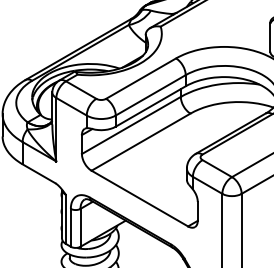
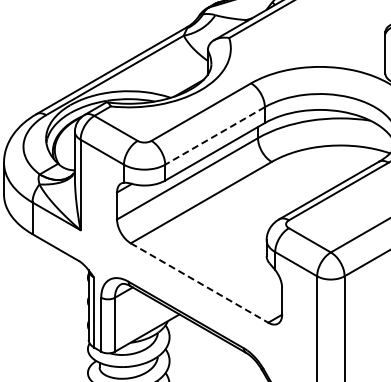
line: (151, 95) -> (215, 135), solid -> dashed
line: (140, 198) -> (200, 283), solid -> dashed

